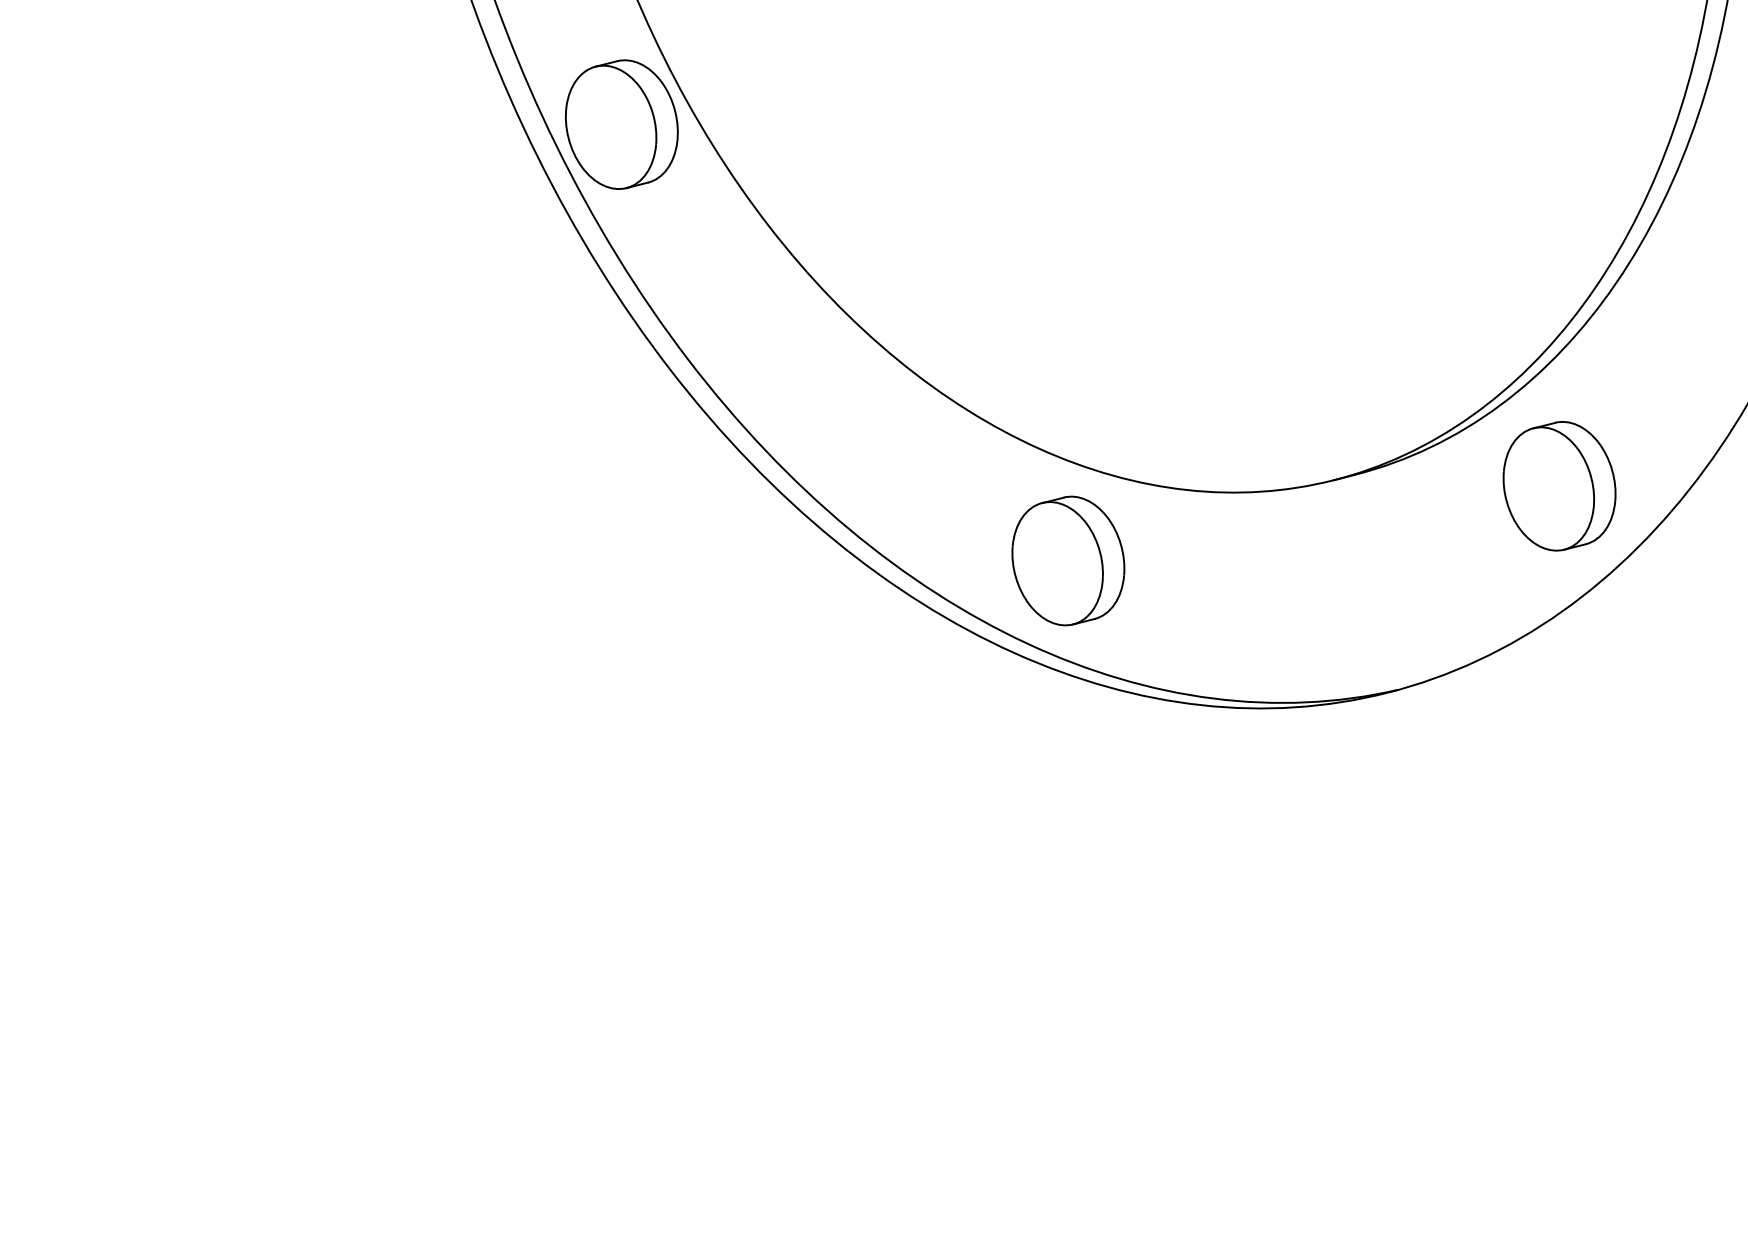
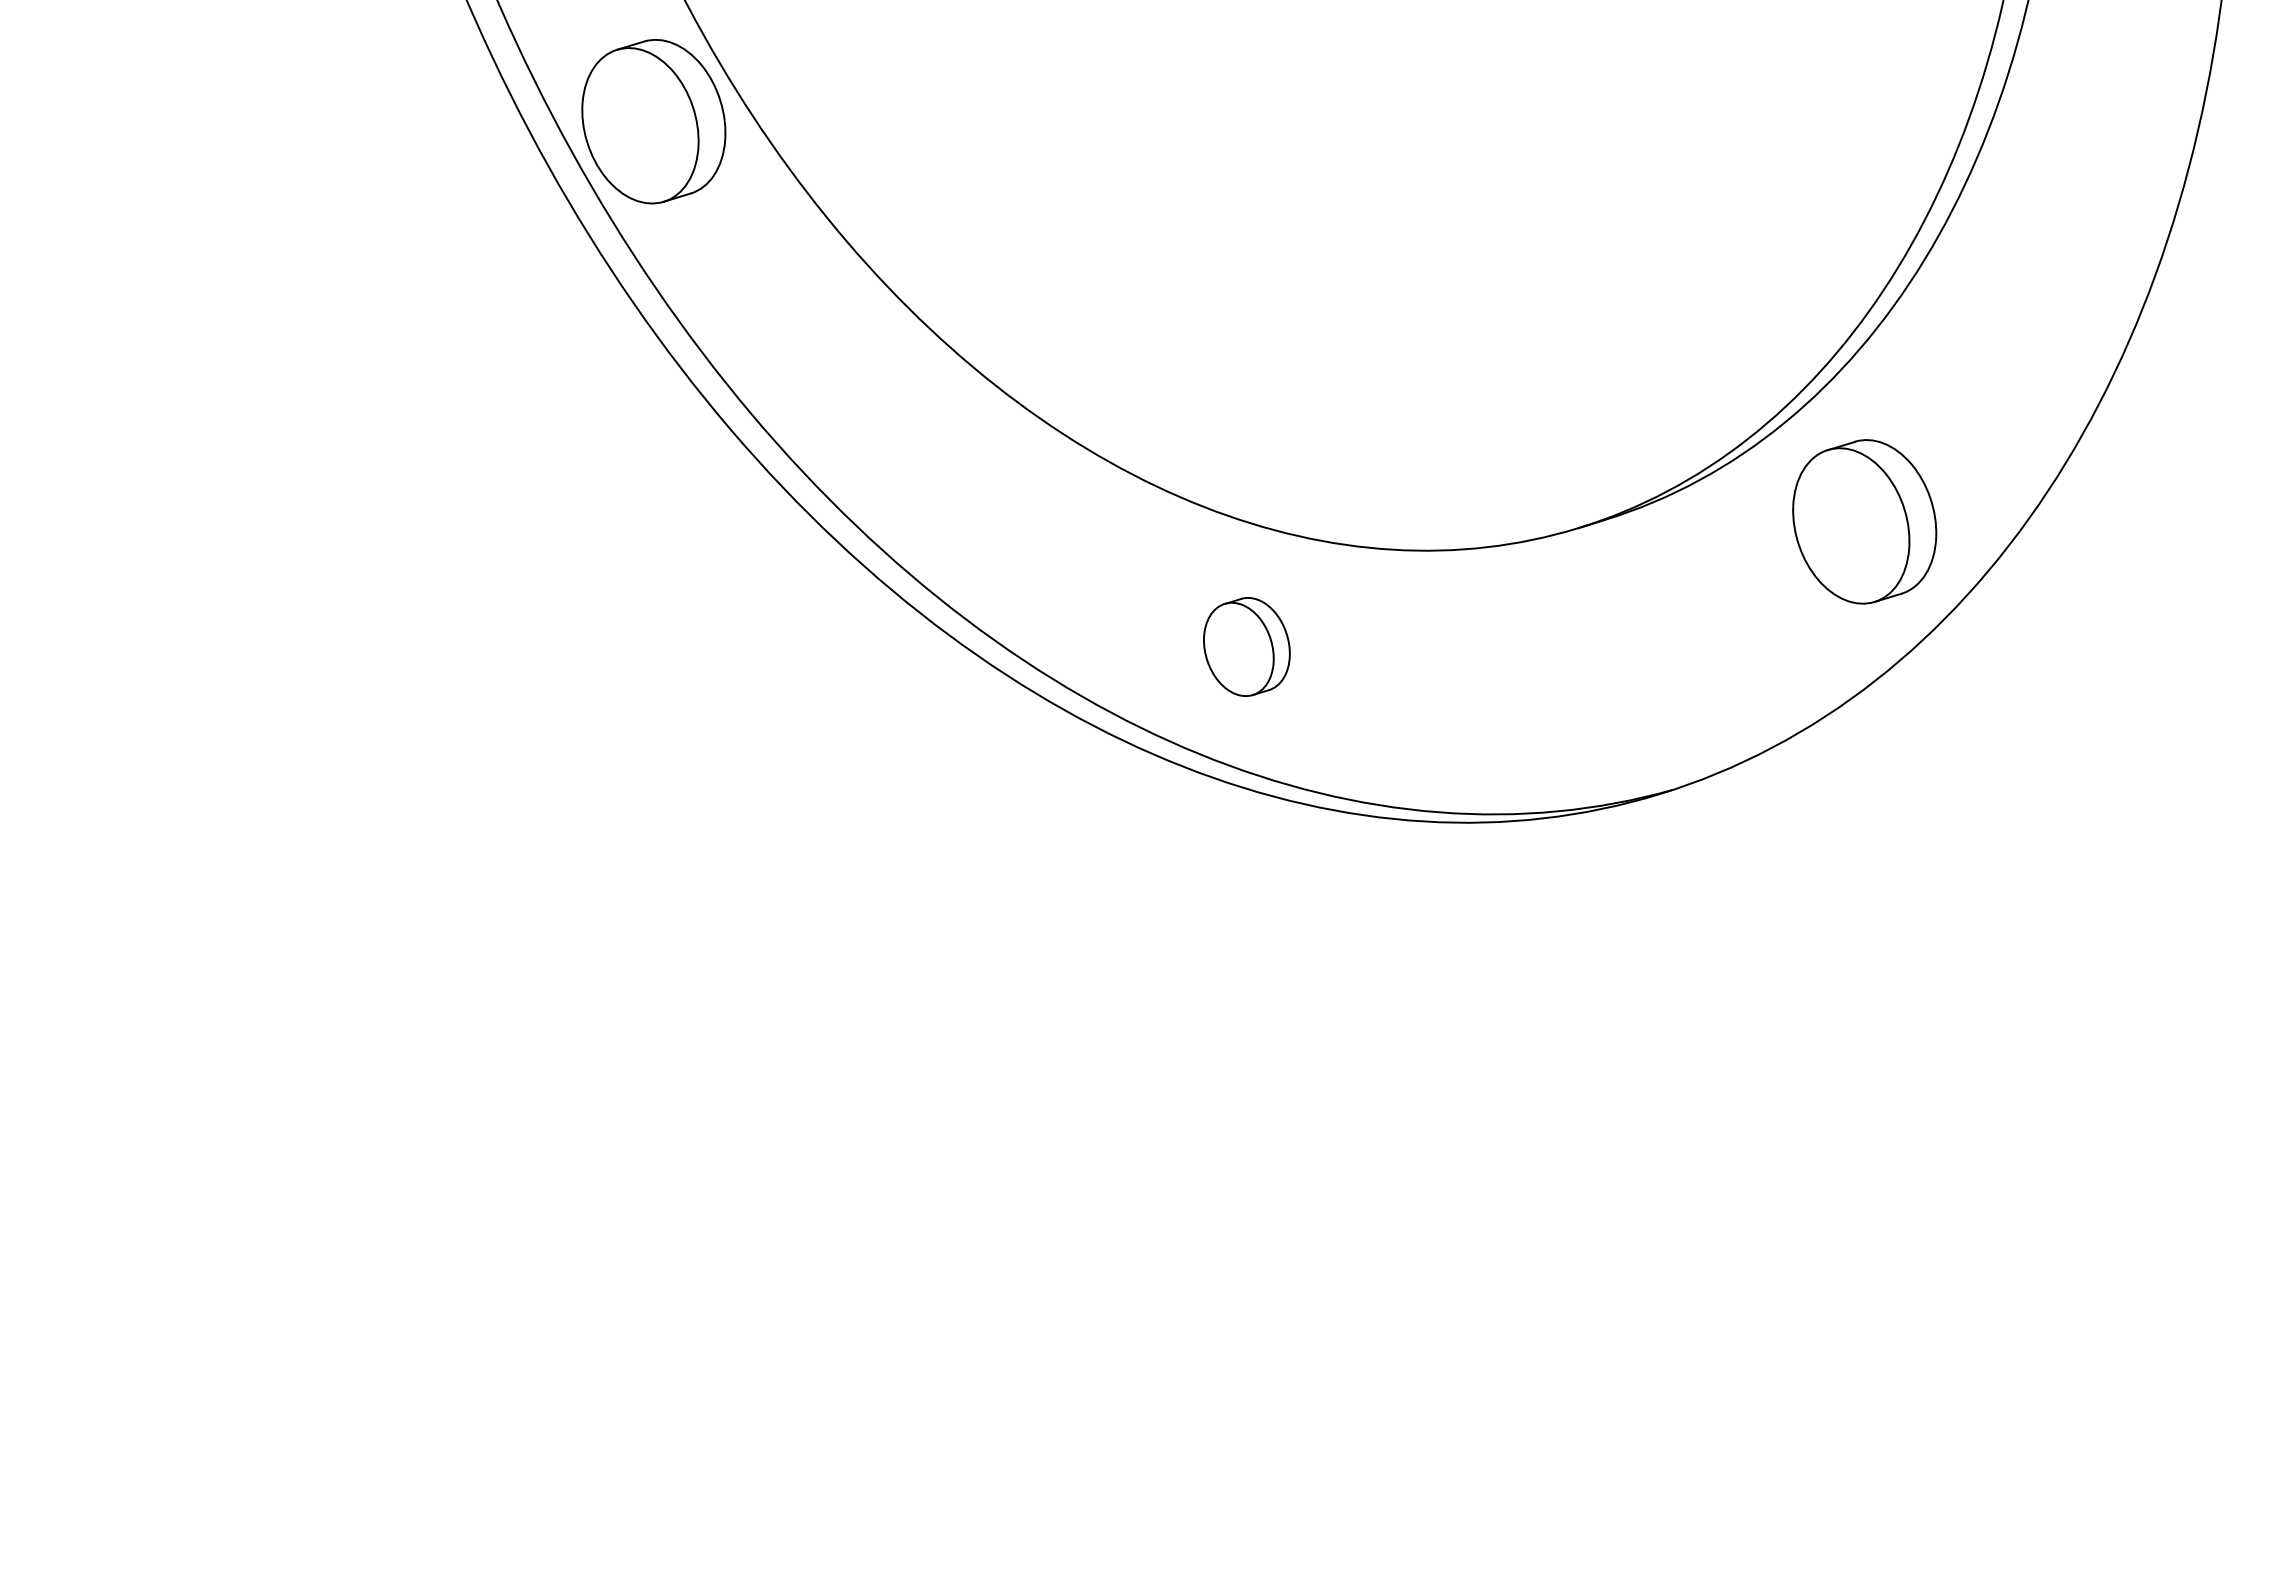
part: (1068, 560) -> (1246, 646), size x0.6

